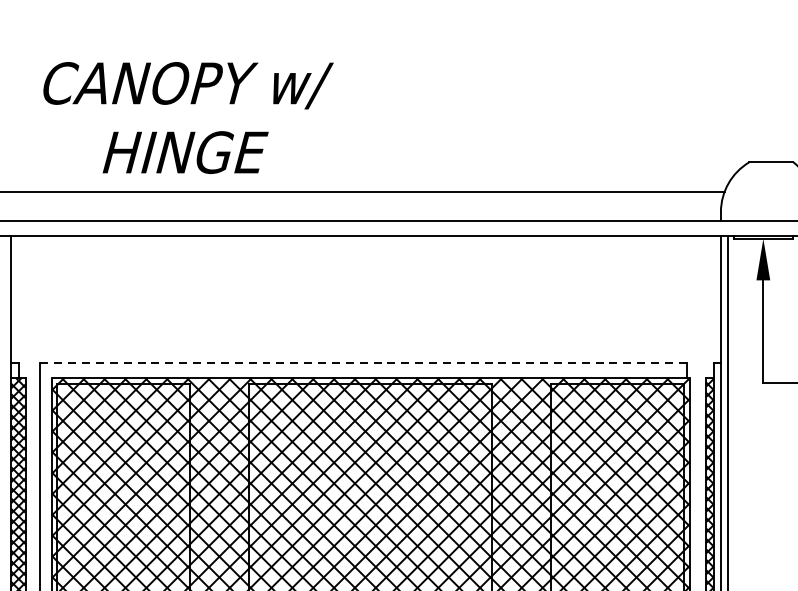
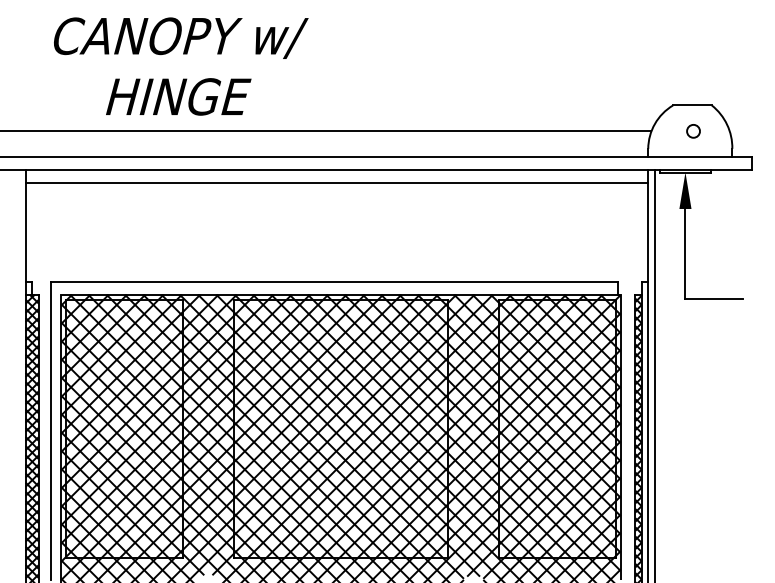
circle: (772, 192) -> (693, 131), added
line: (365, 251) -> (336, 183), added
line: (363, 363) -> (334, 281), dashed -> solid

